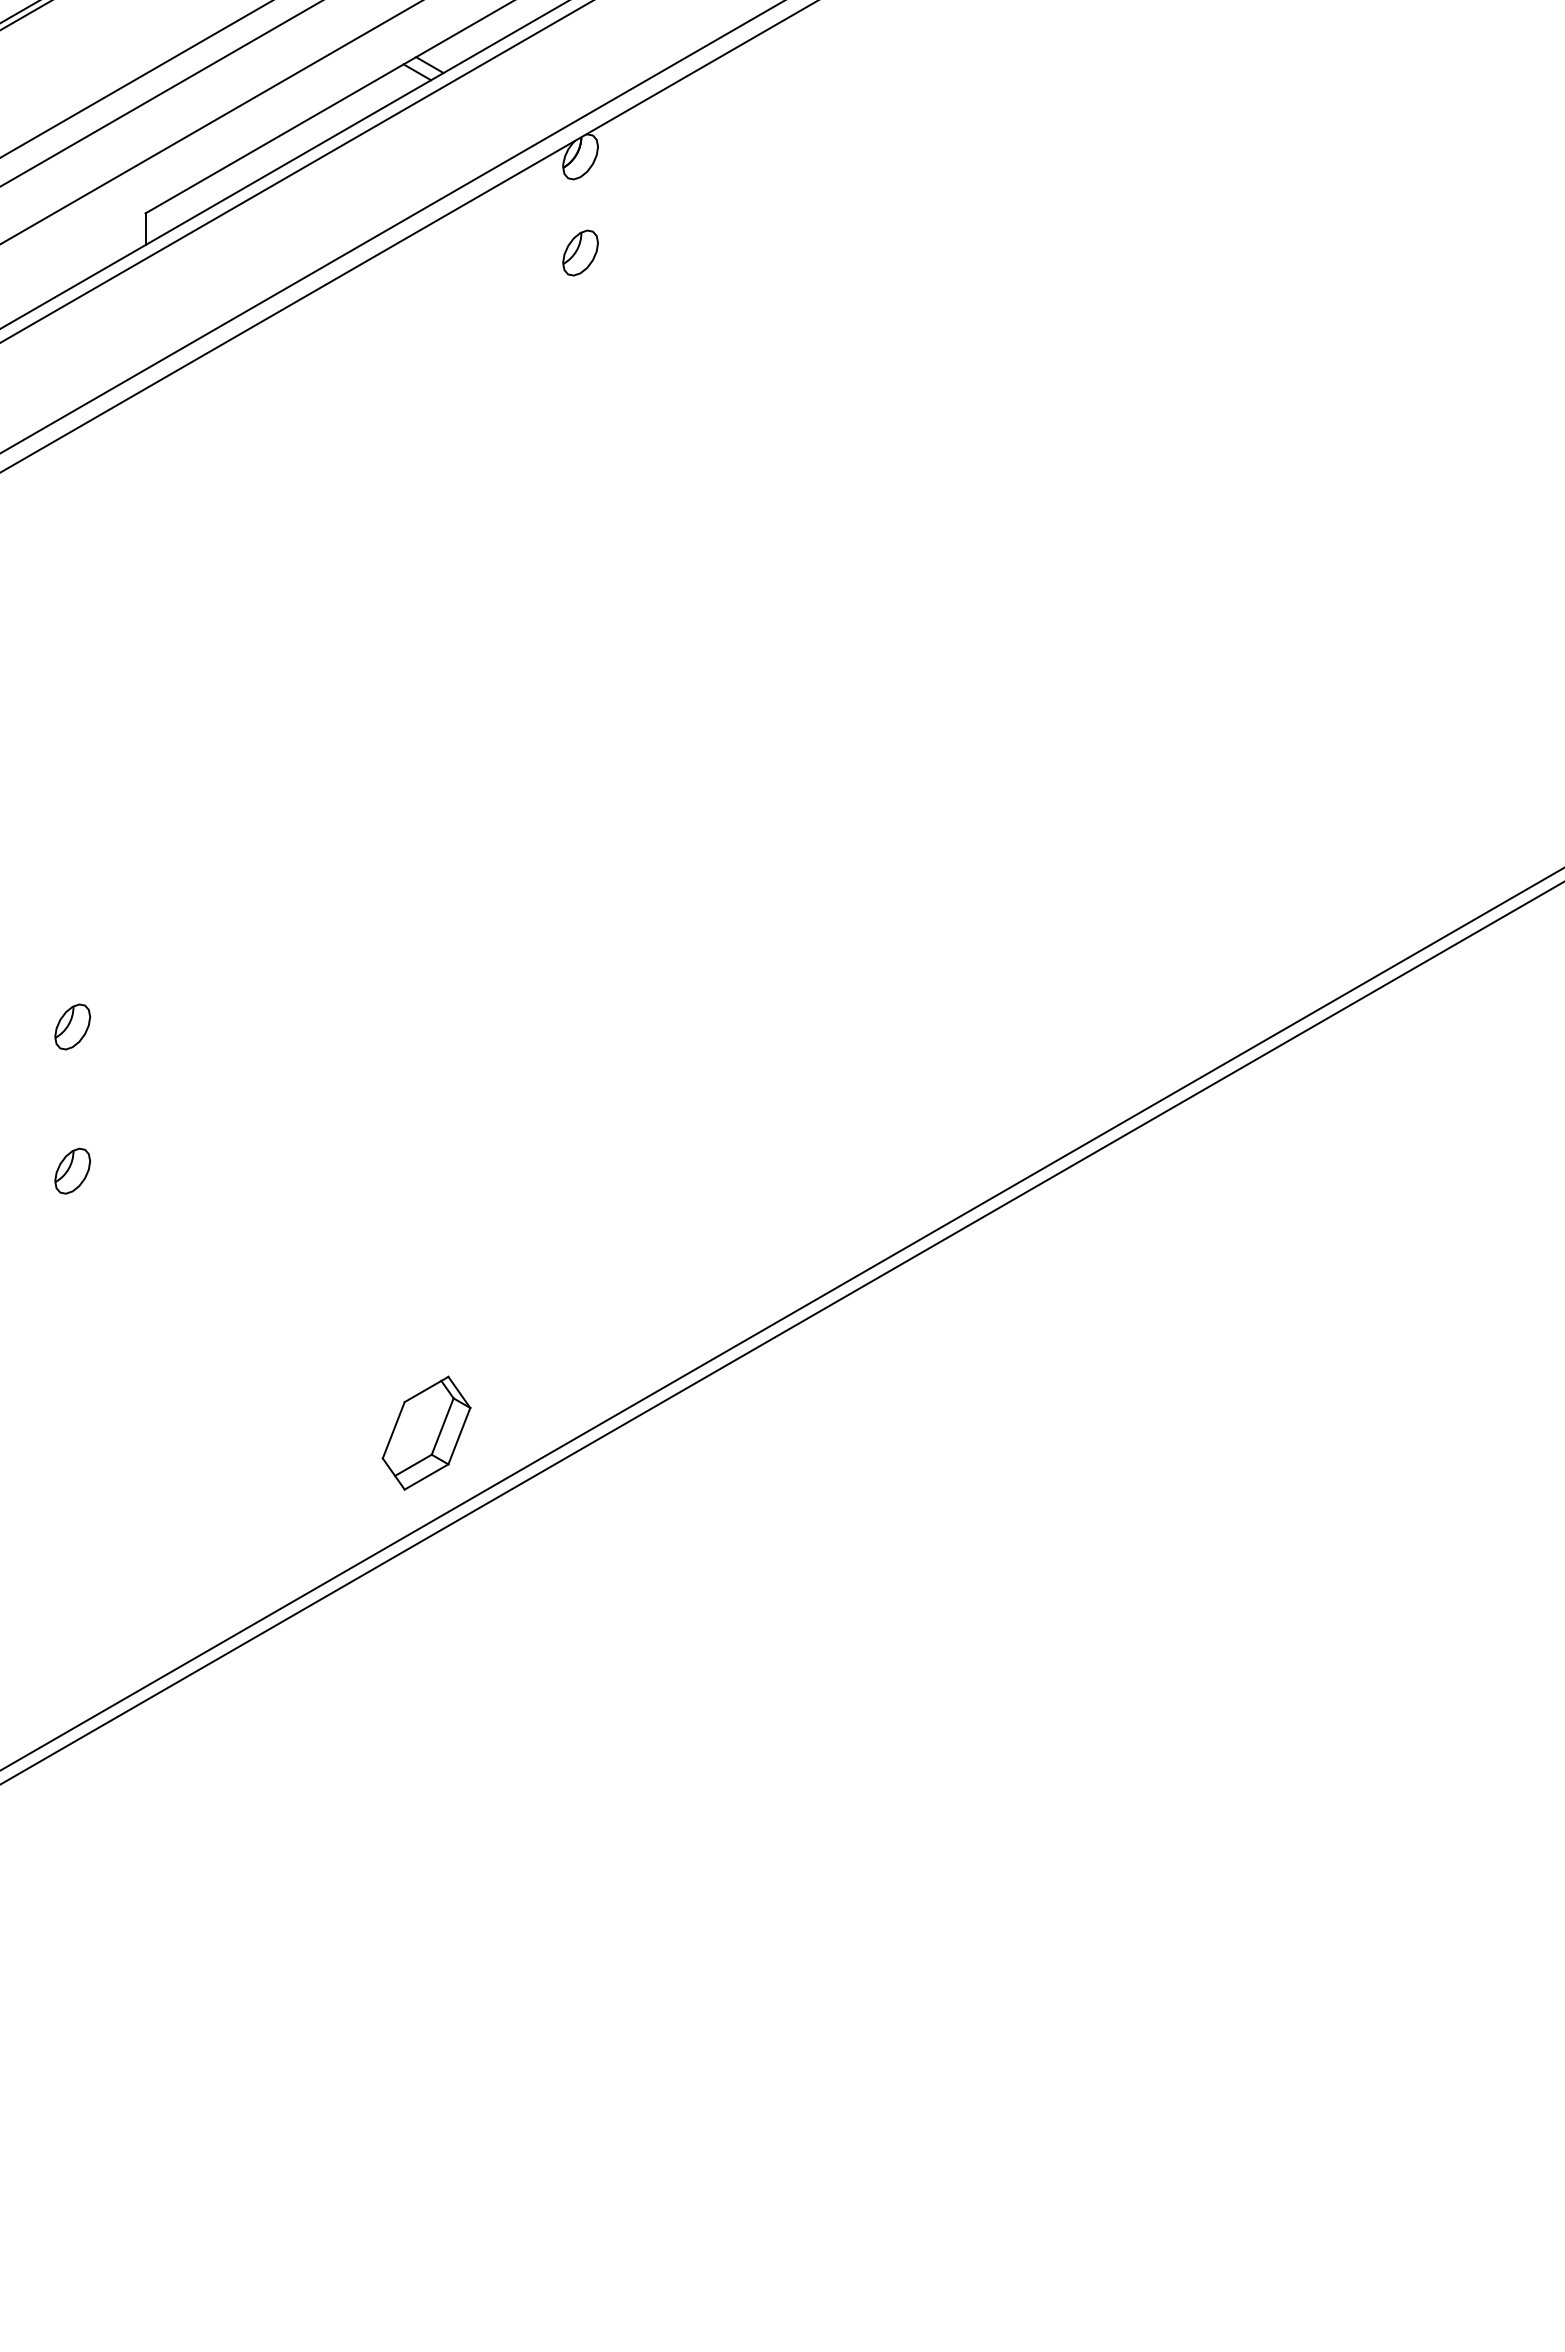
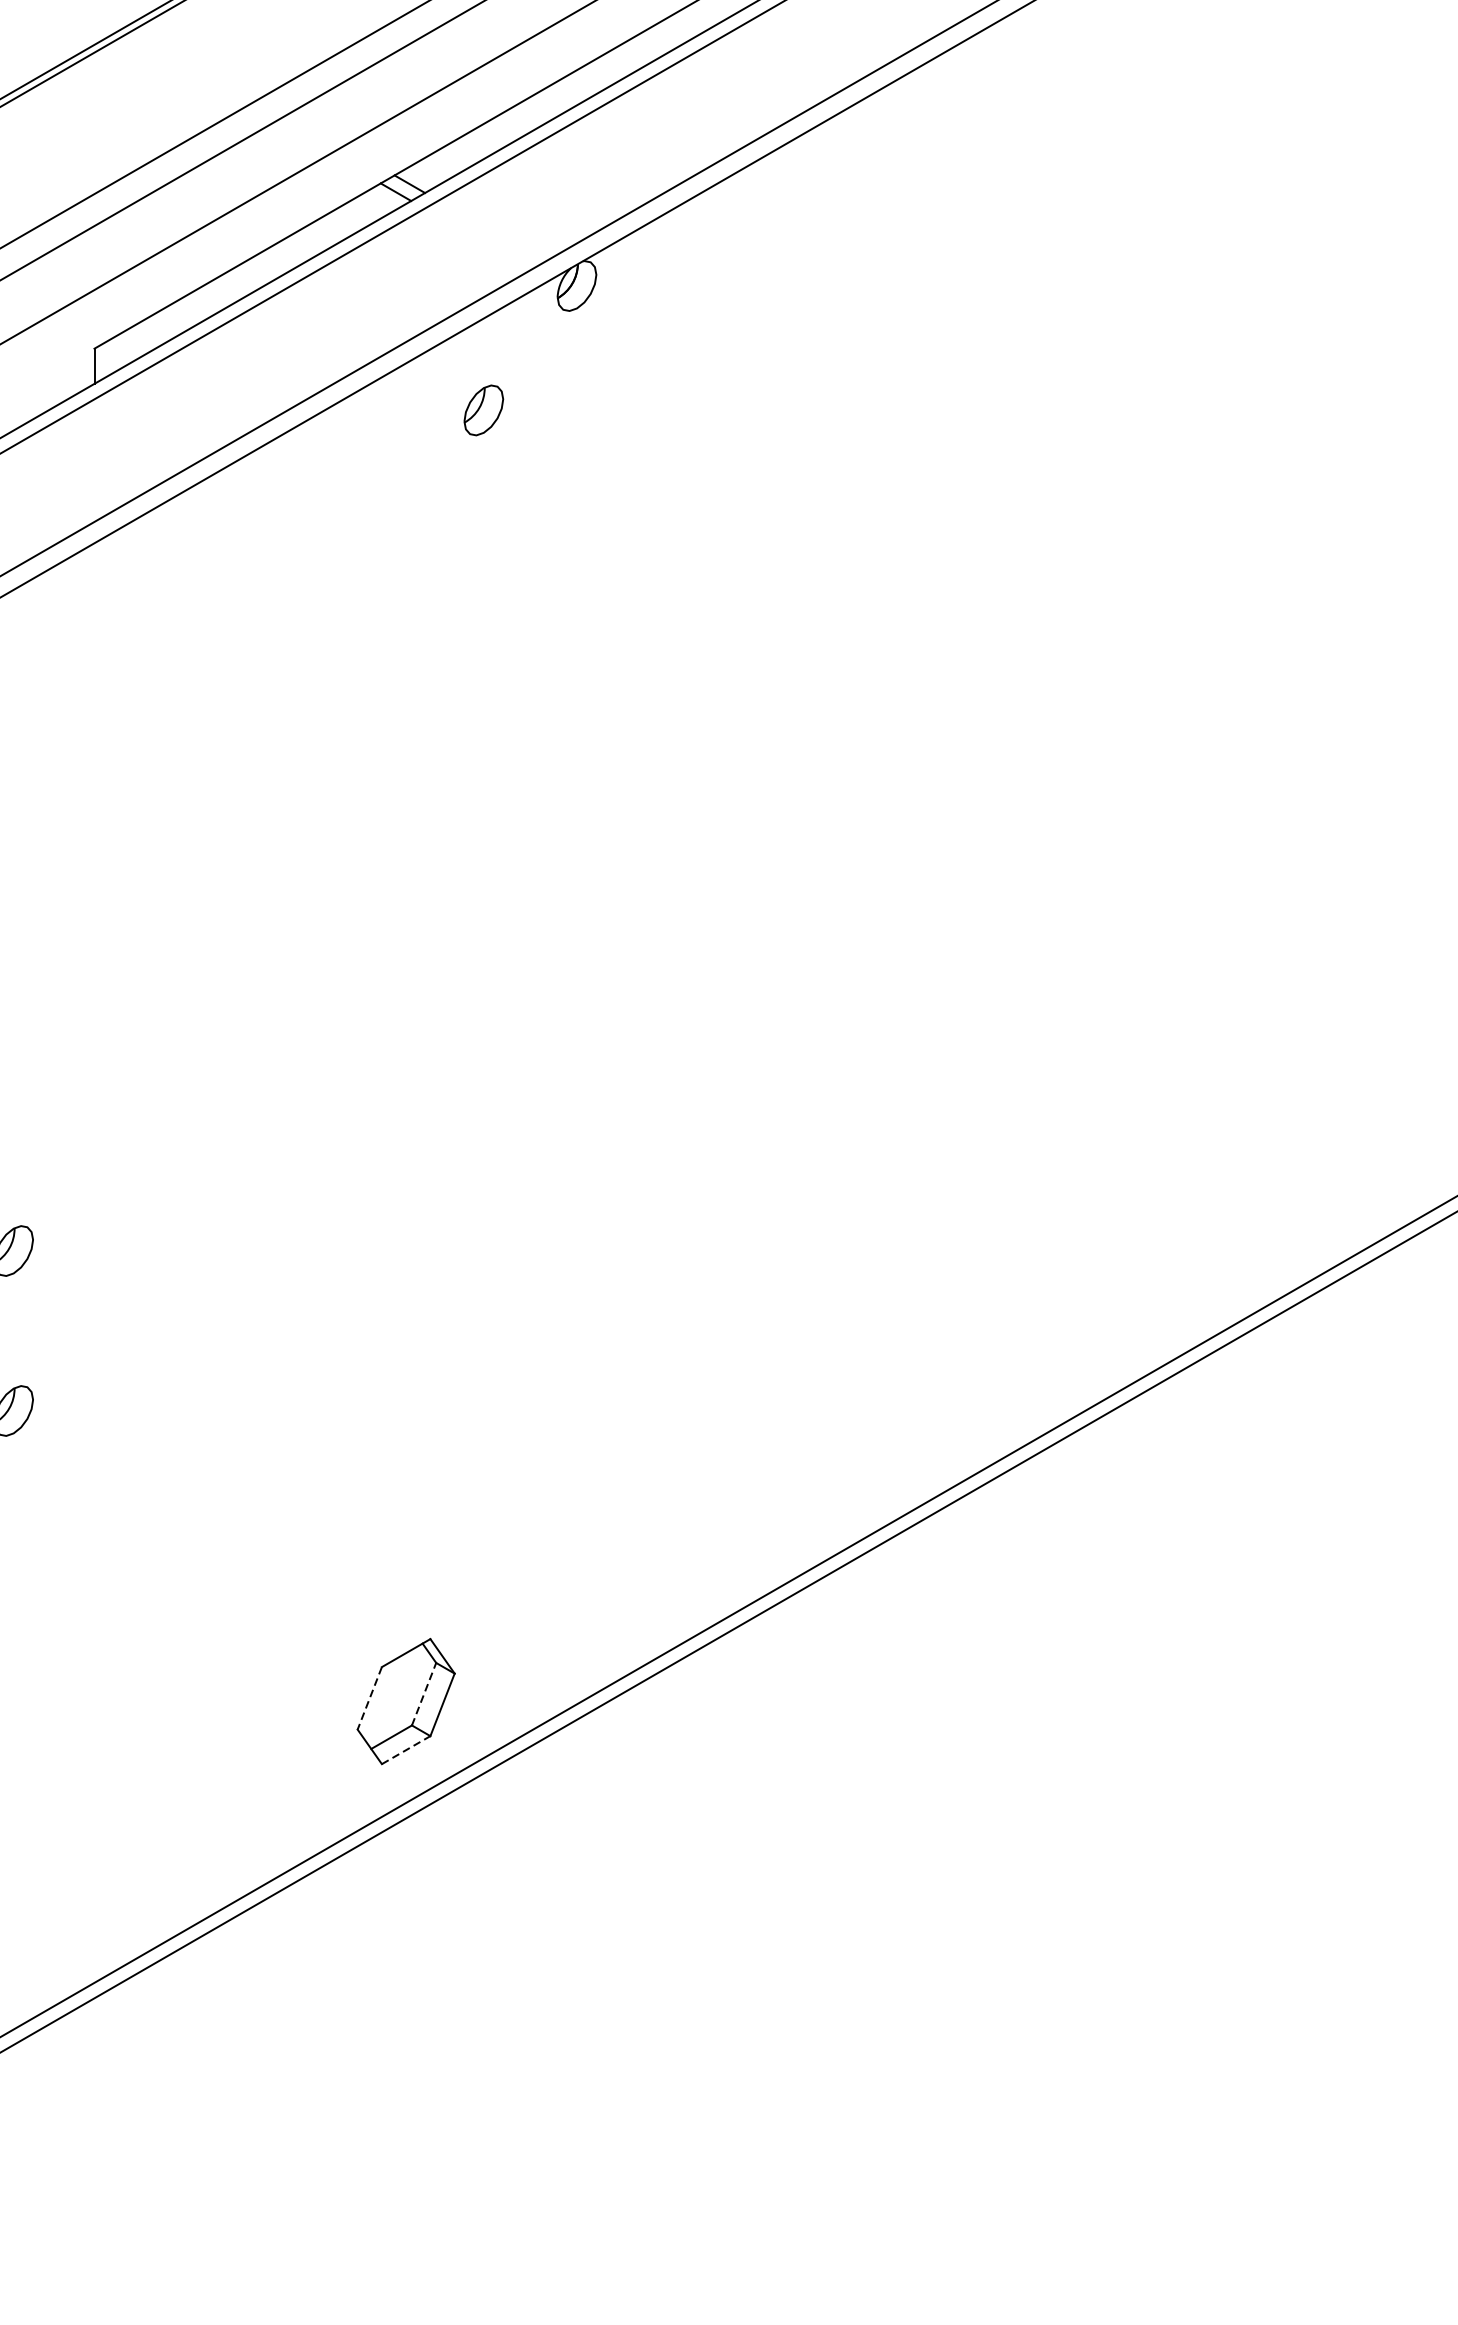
part: (580, 252) -> (483, 409), moved
line: (442, 1426) -> (423, 1694), solid -> dashed
line: (393, 1430) -> (369, 1698), solid -> dashed
line: (426, 1476) -> (406, 1749), solid -> dashed

